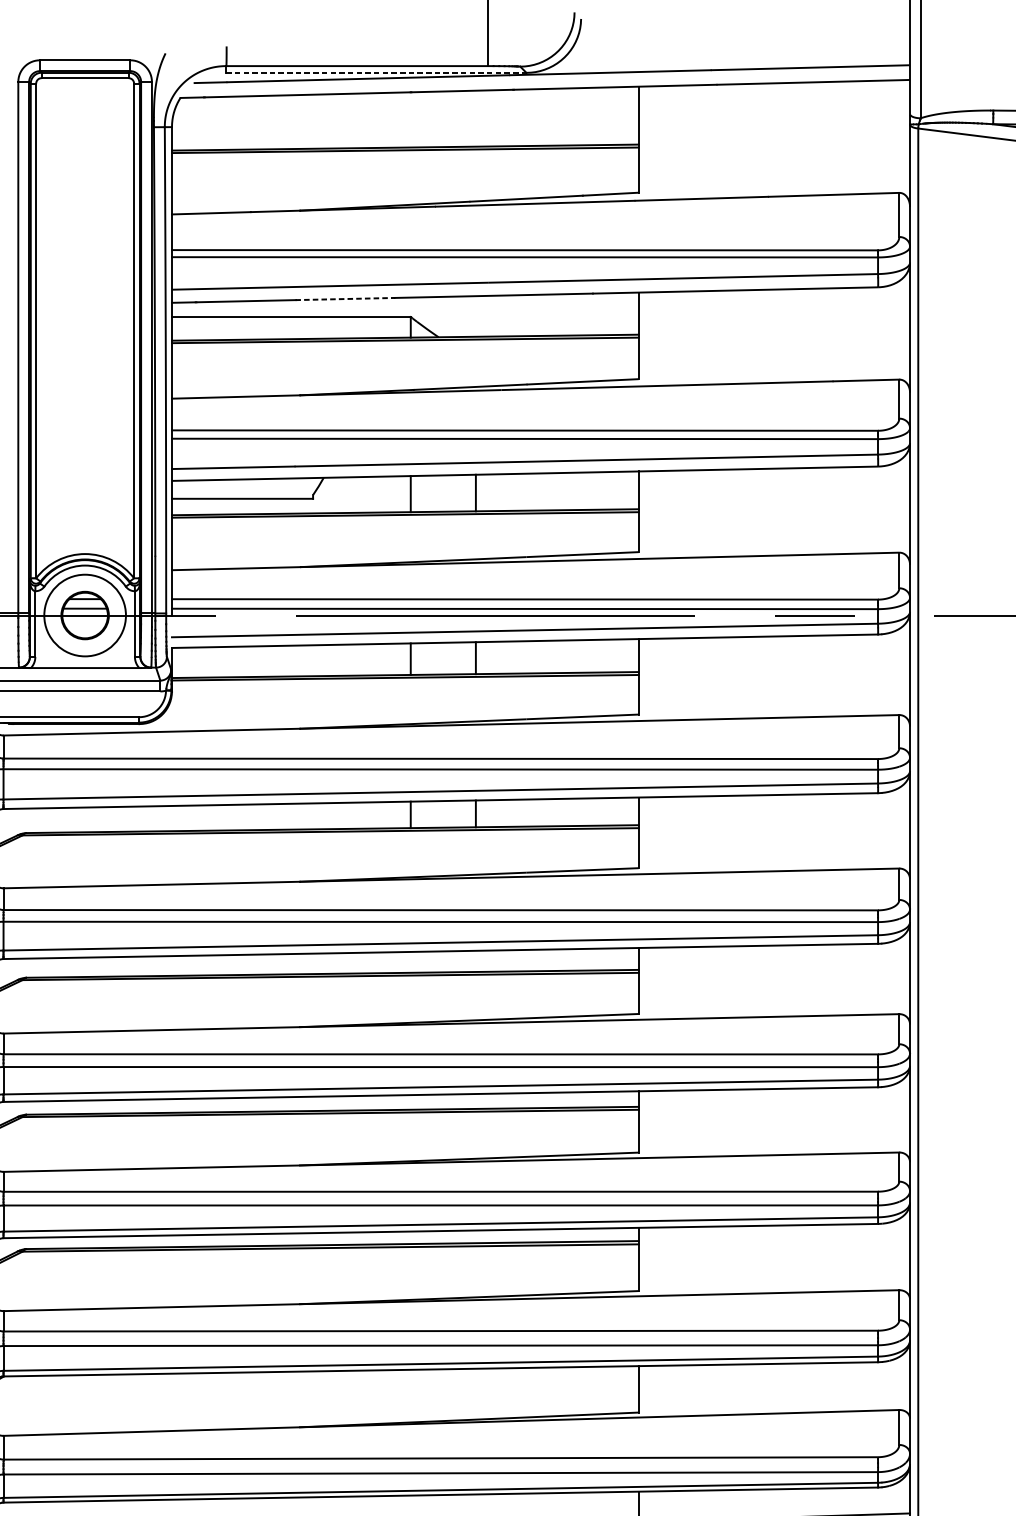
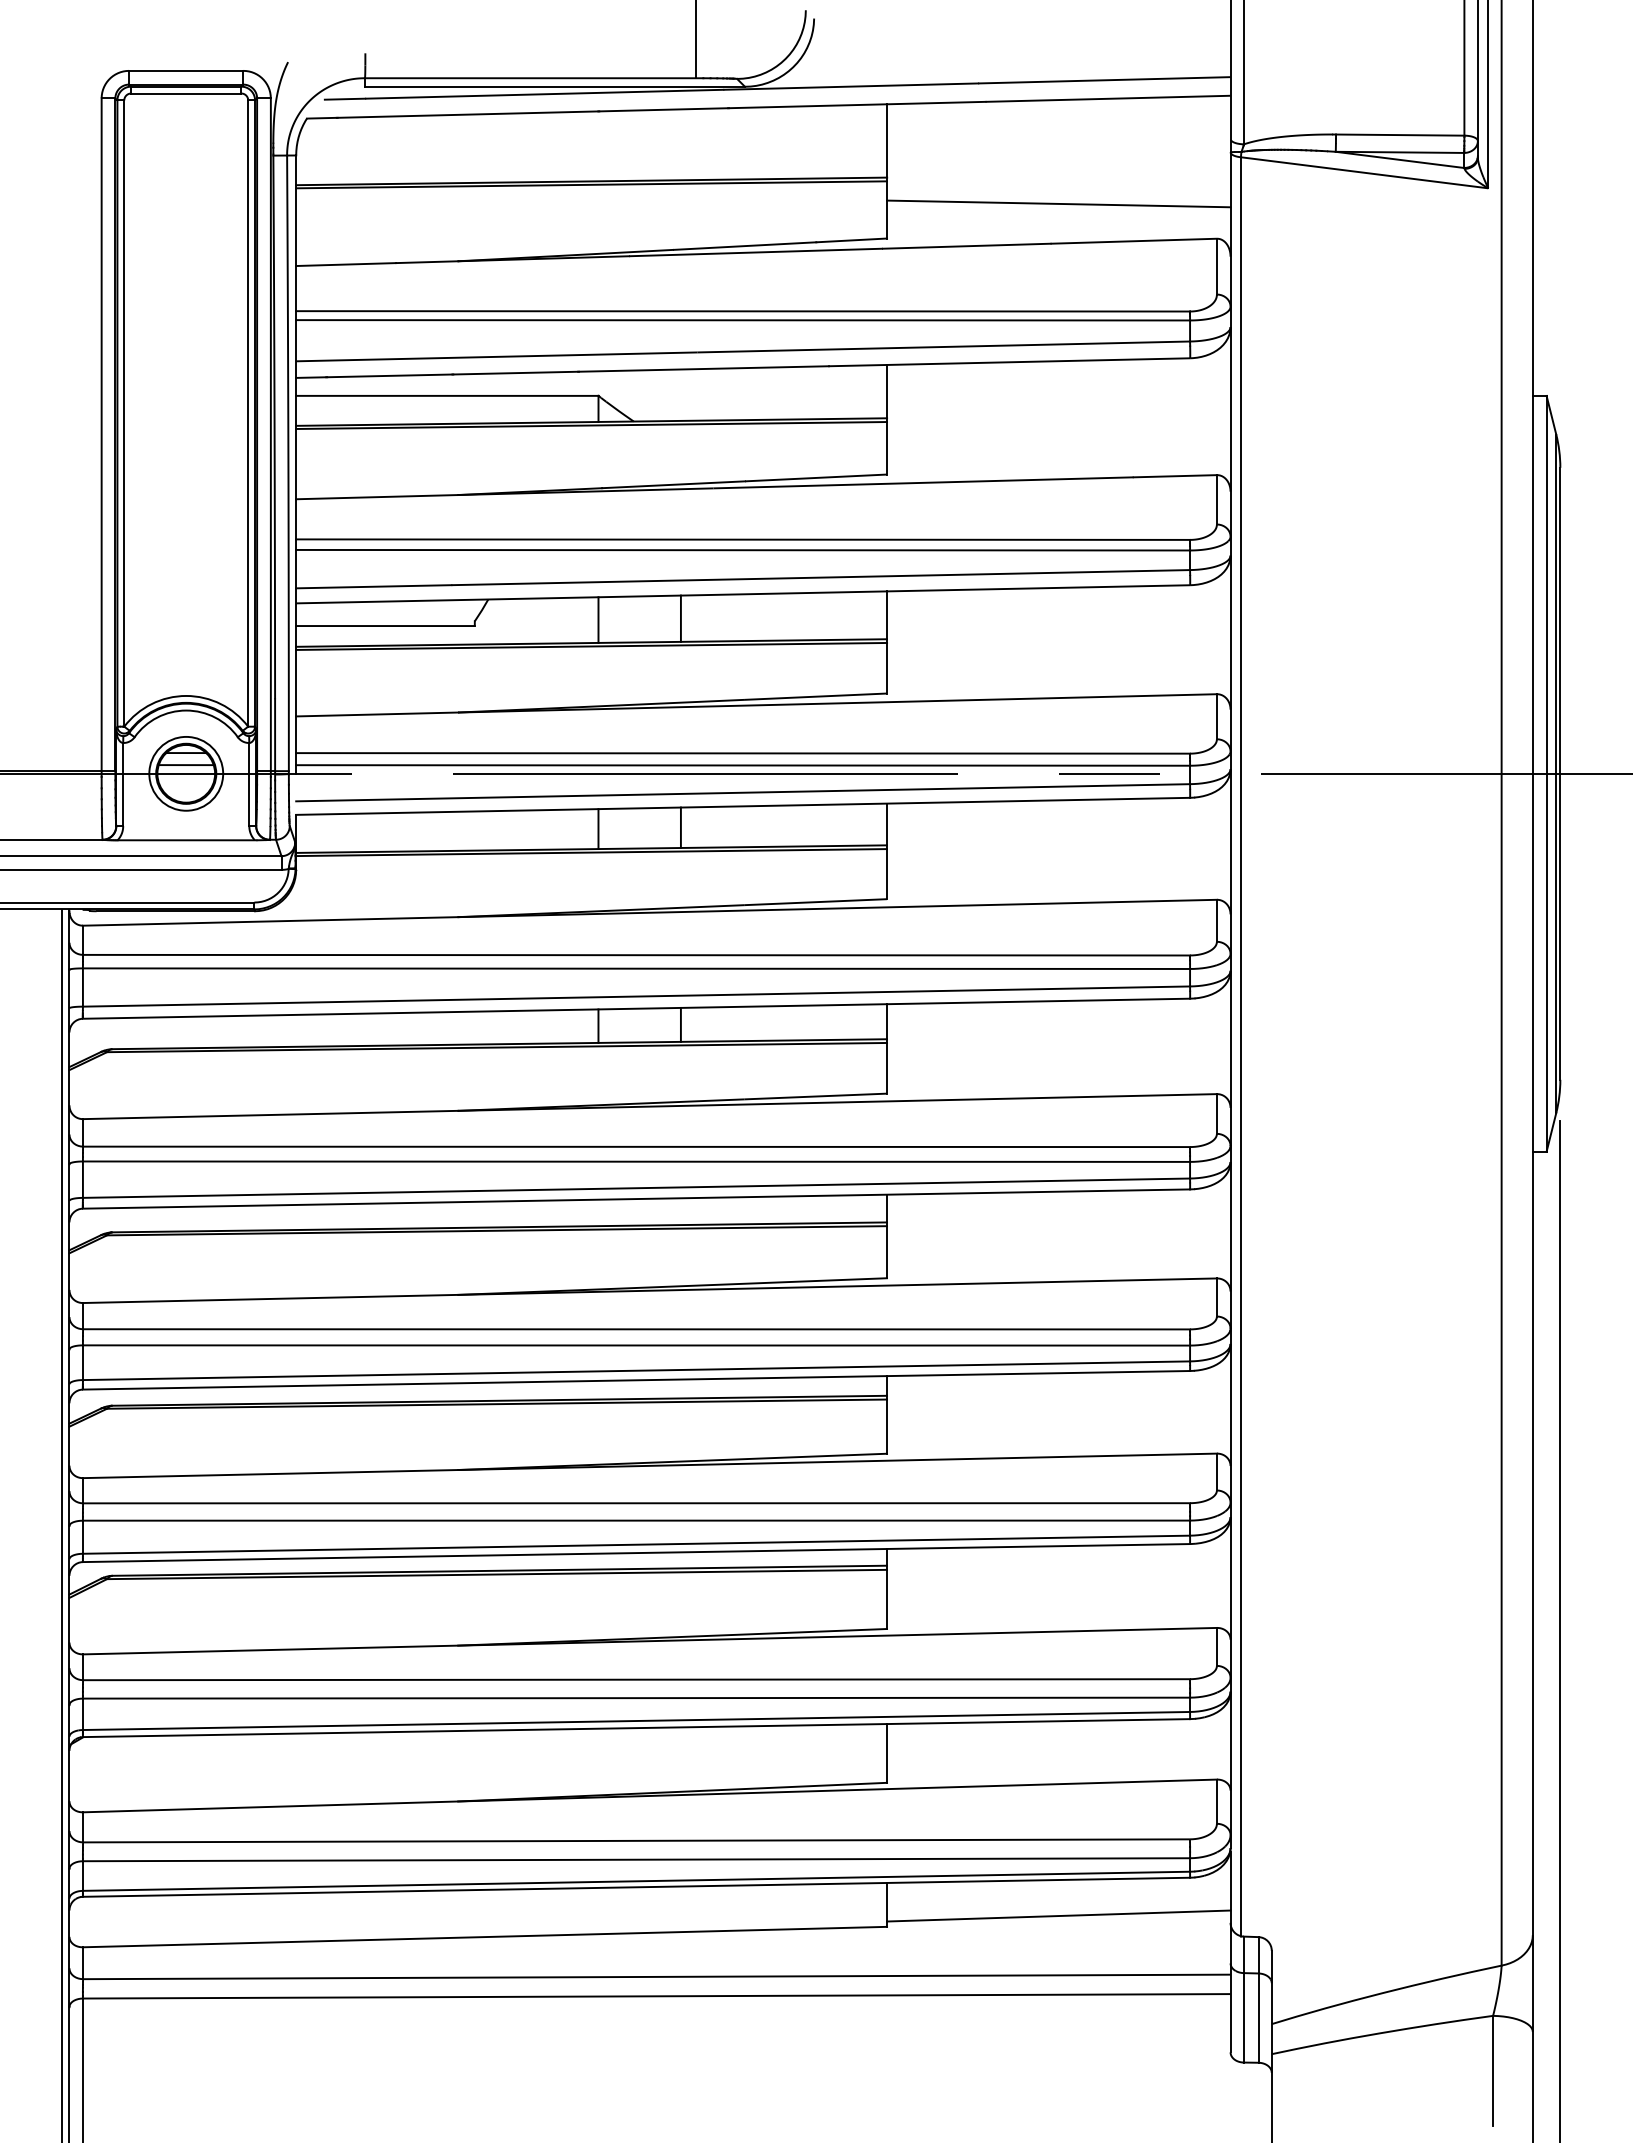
line: (376, 72) -> (555, 86), dashed -> solid
line: (774, 165) -> (1058, 203), added
line: (346, 299) -> (516, 373), dashed -> solid
circle: (85, 615) -> (186, 773), size x0.71

